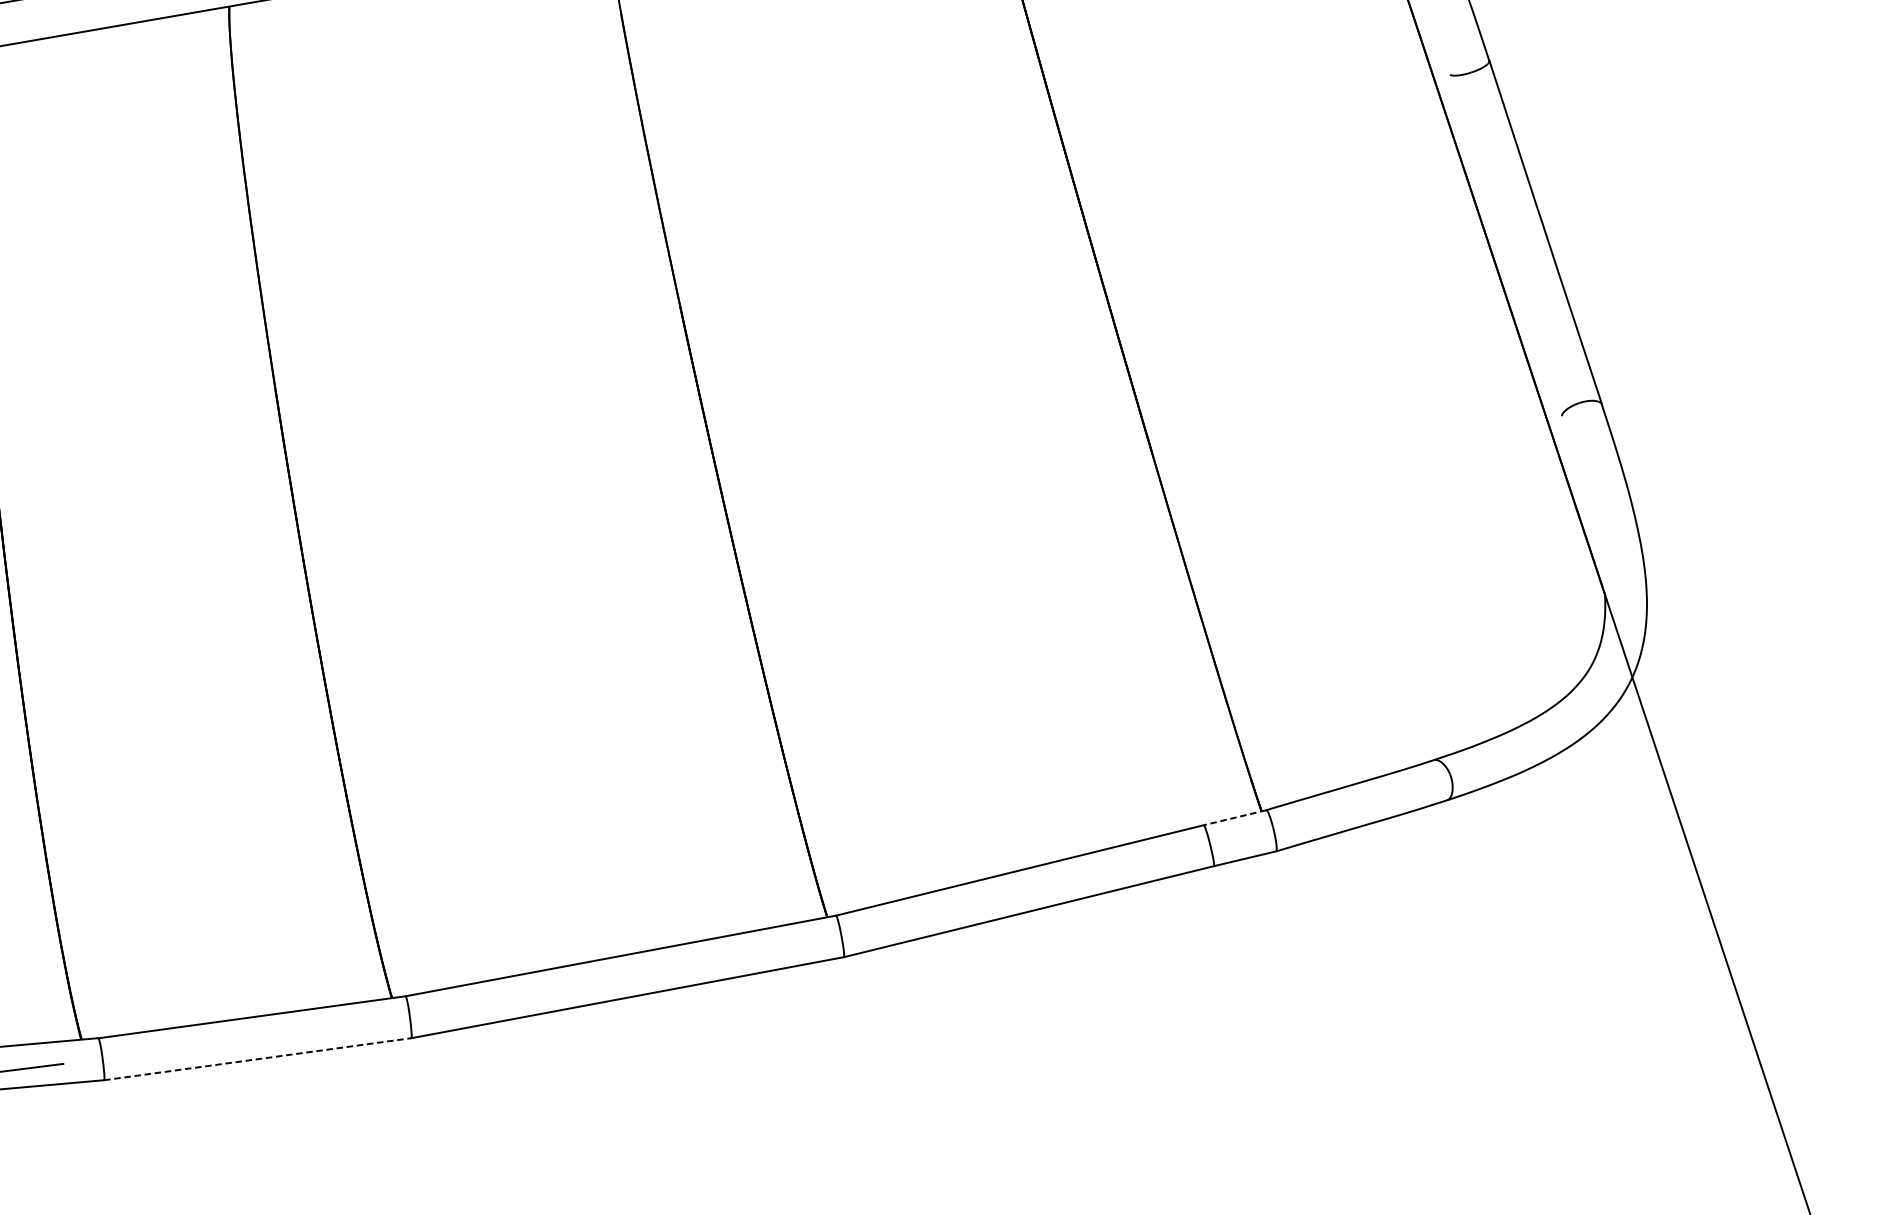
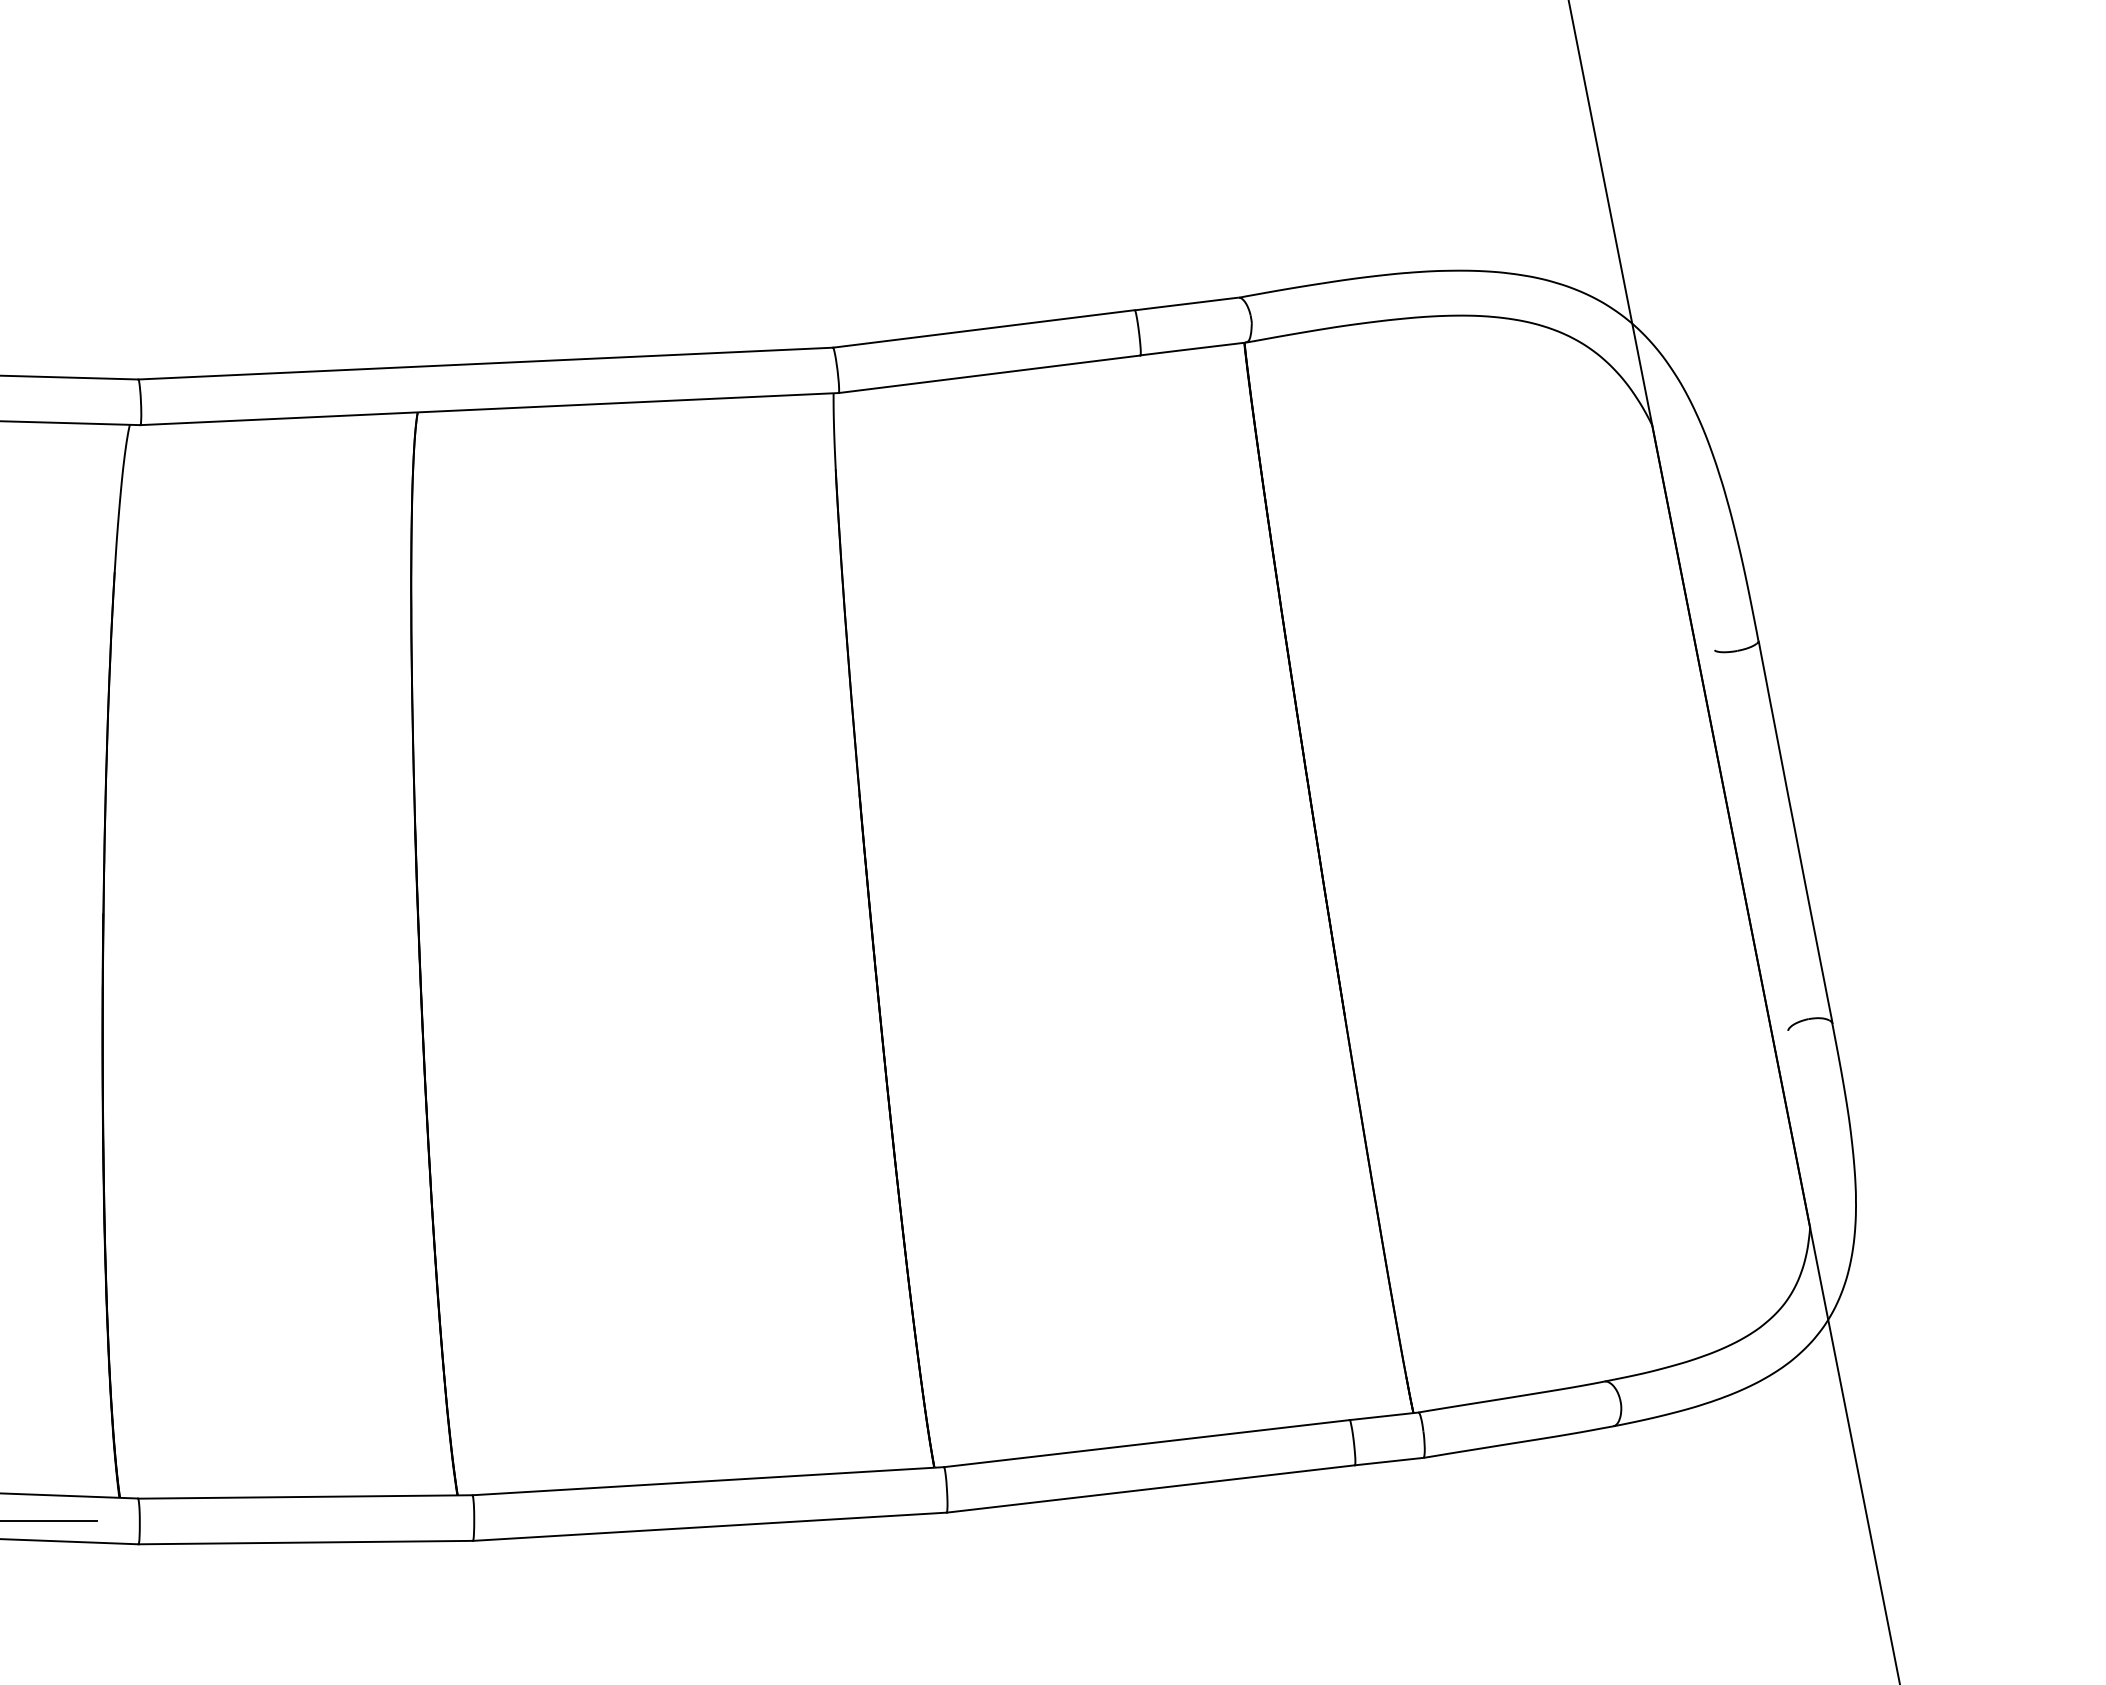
line: (1235, 817) -> (1384, 1416), dashed -> solid
line: (258, 1059) -> (306, 1542), dashed -> solid

